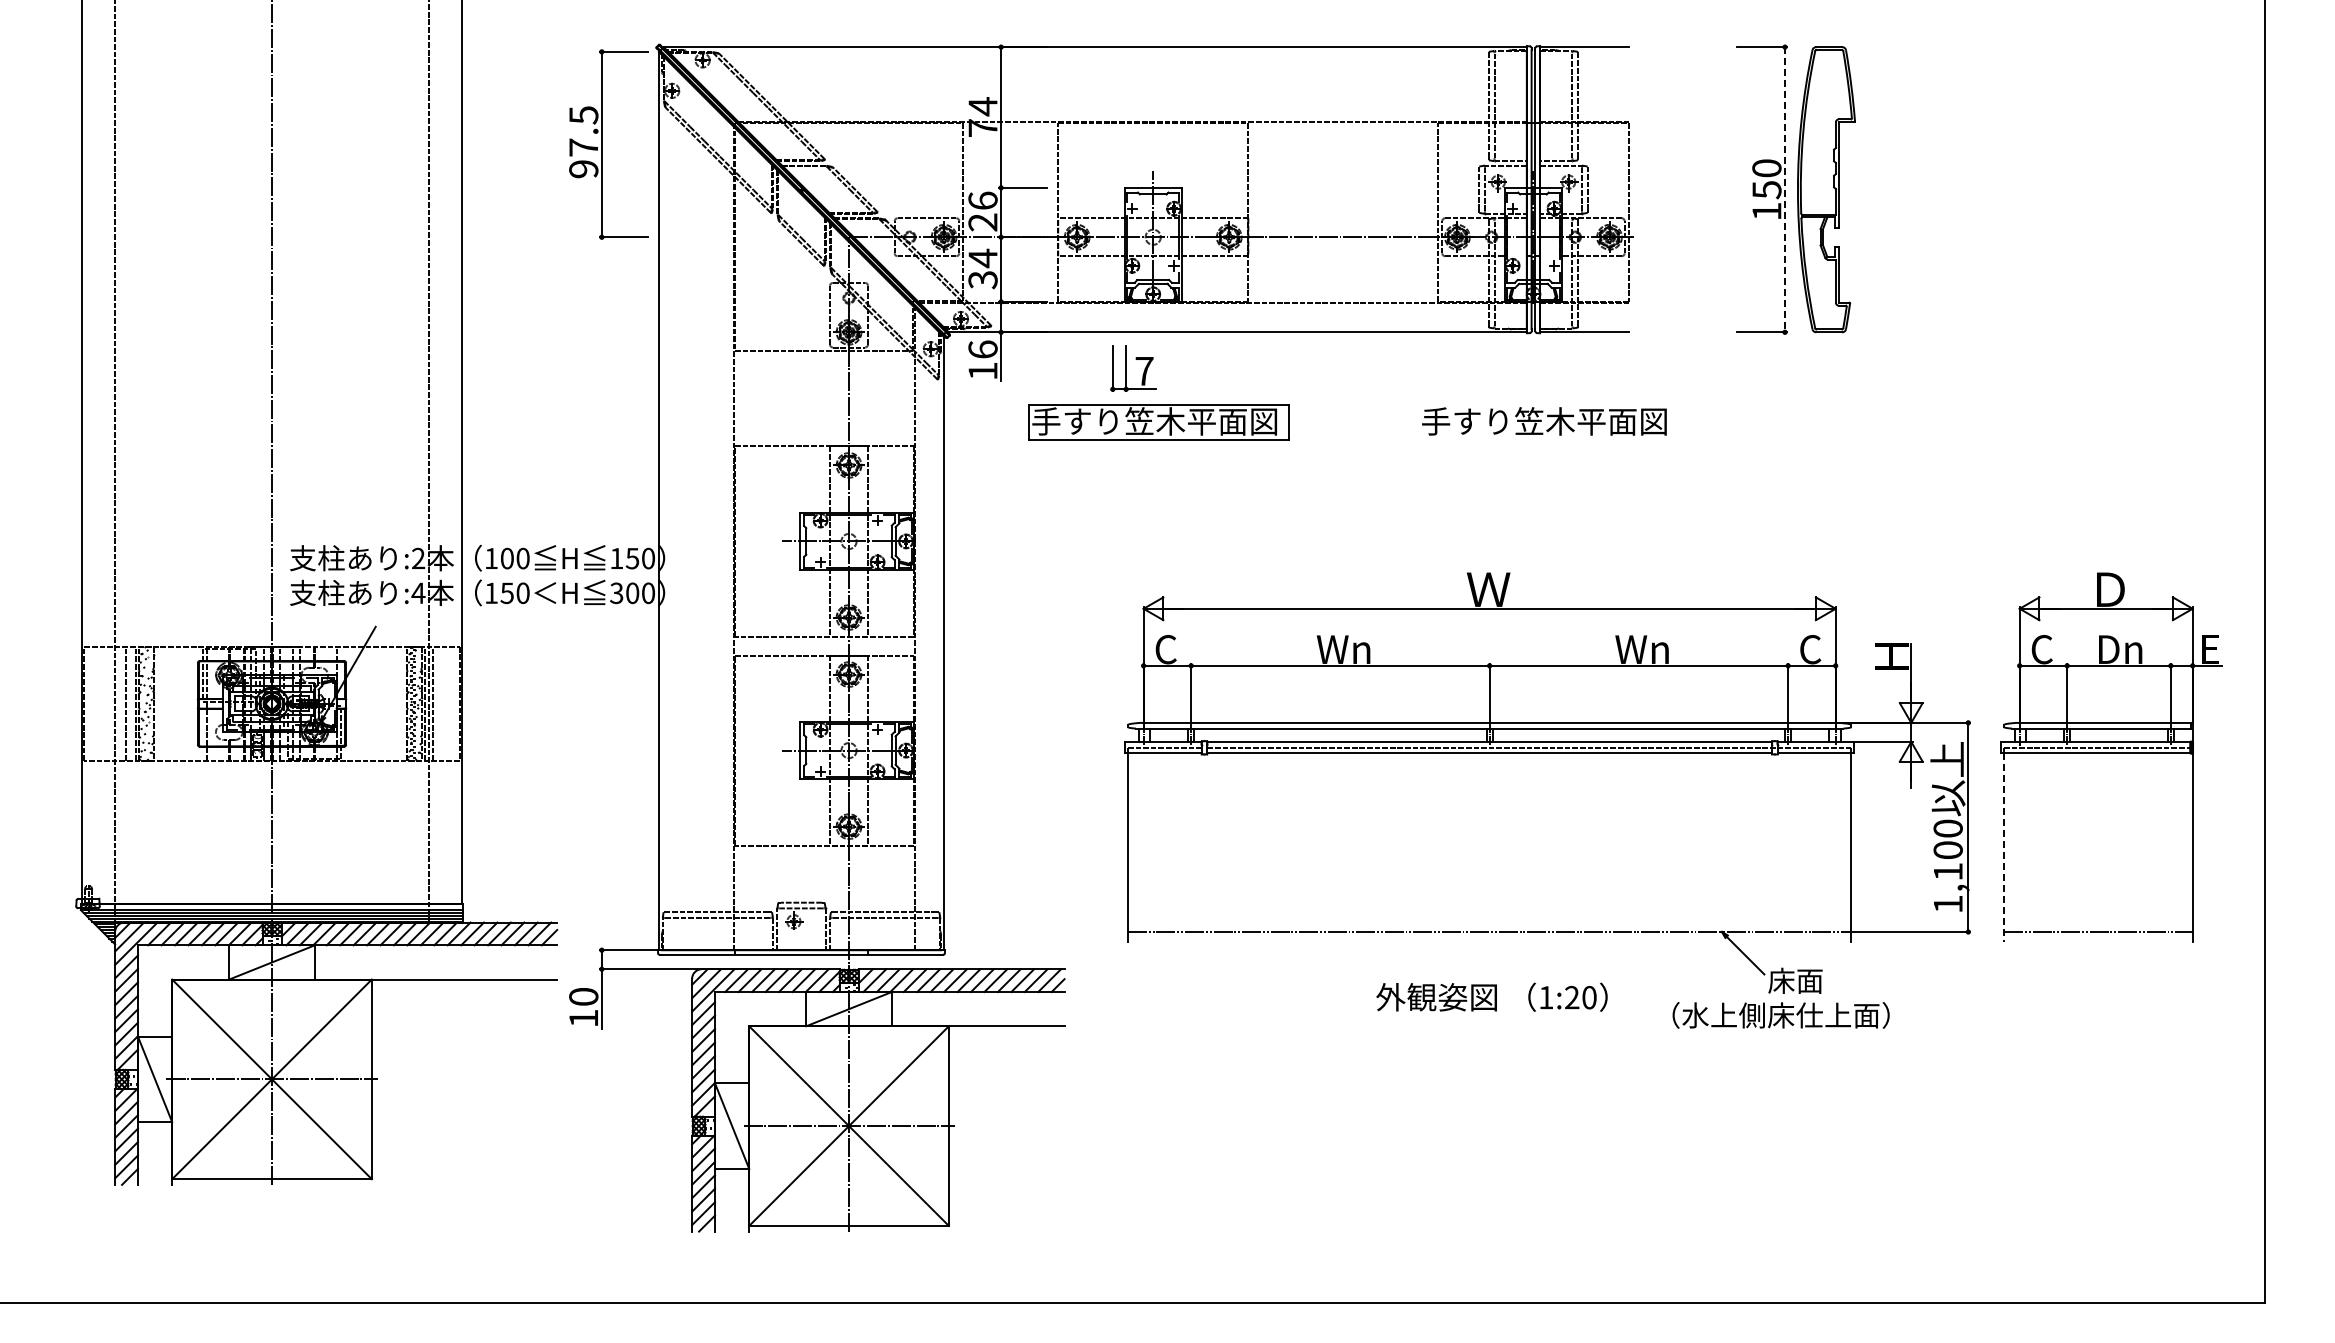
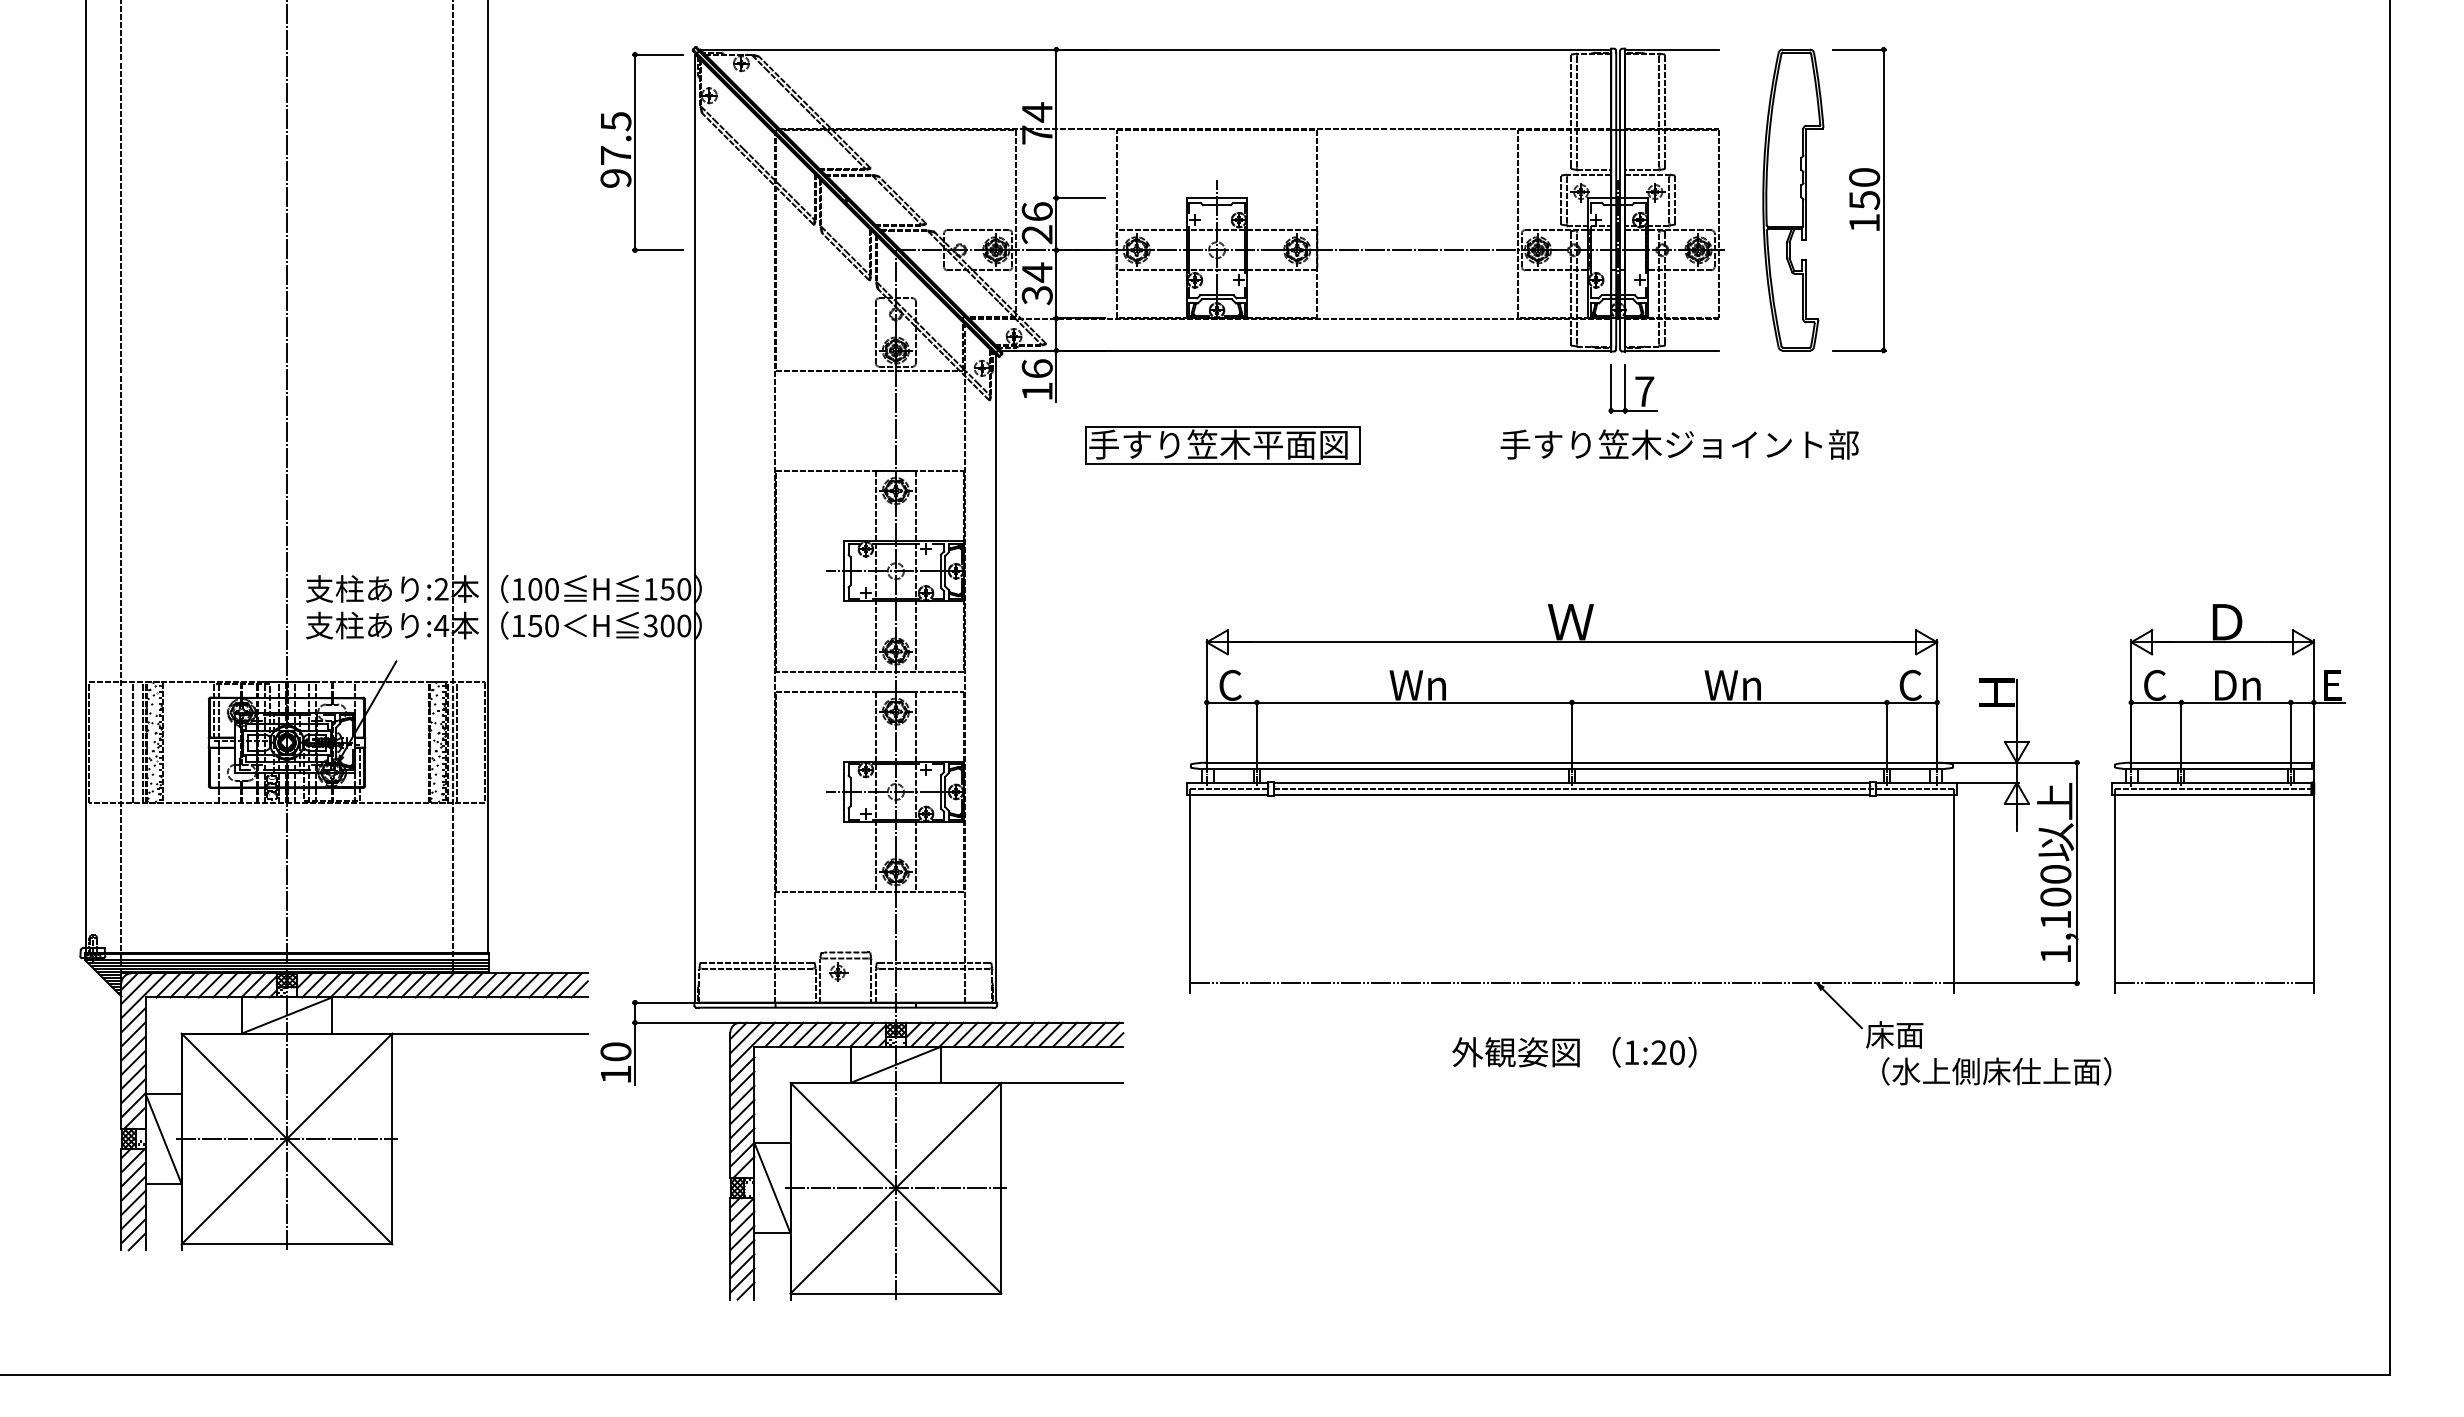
line: (1785, 189) -> (1884, 199), dashed -> solid
part: (1826, 189) -> (1793, 199), moved
part: (1126, 368) -> (1625, 388), moved
text: (1669, 421) -> (1761, 444), 手すり笠木平面図 -> 手すり笠木ジョイント部
line: (2004, 847) -> (2115, 894), dashed -> solid
text: (1780, 1015) -> (1996, 1071), moved

